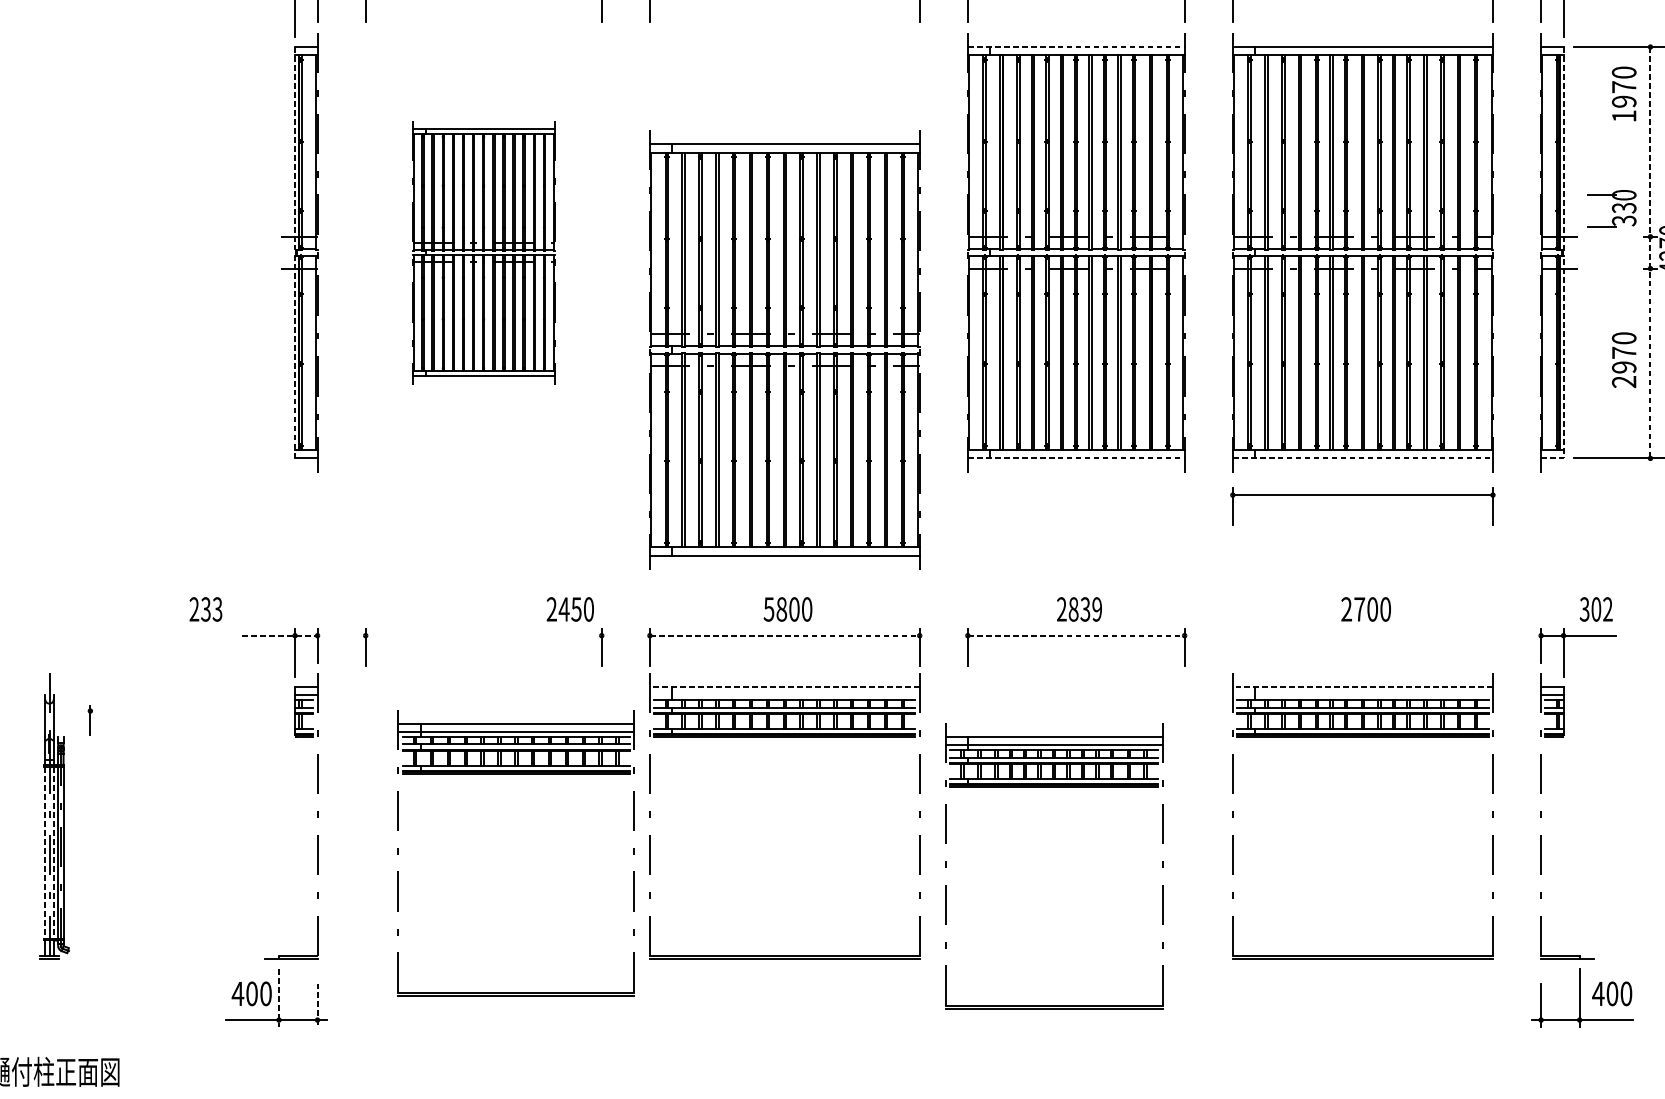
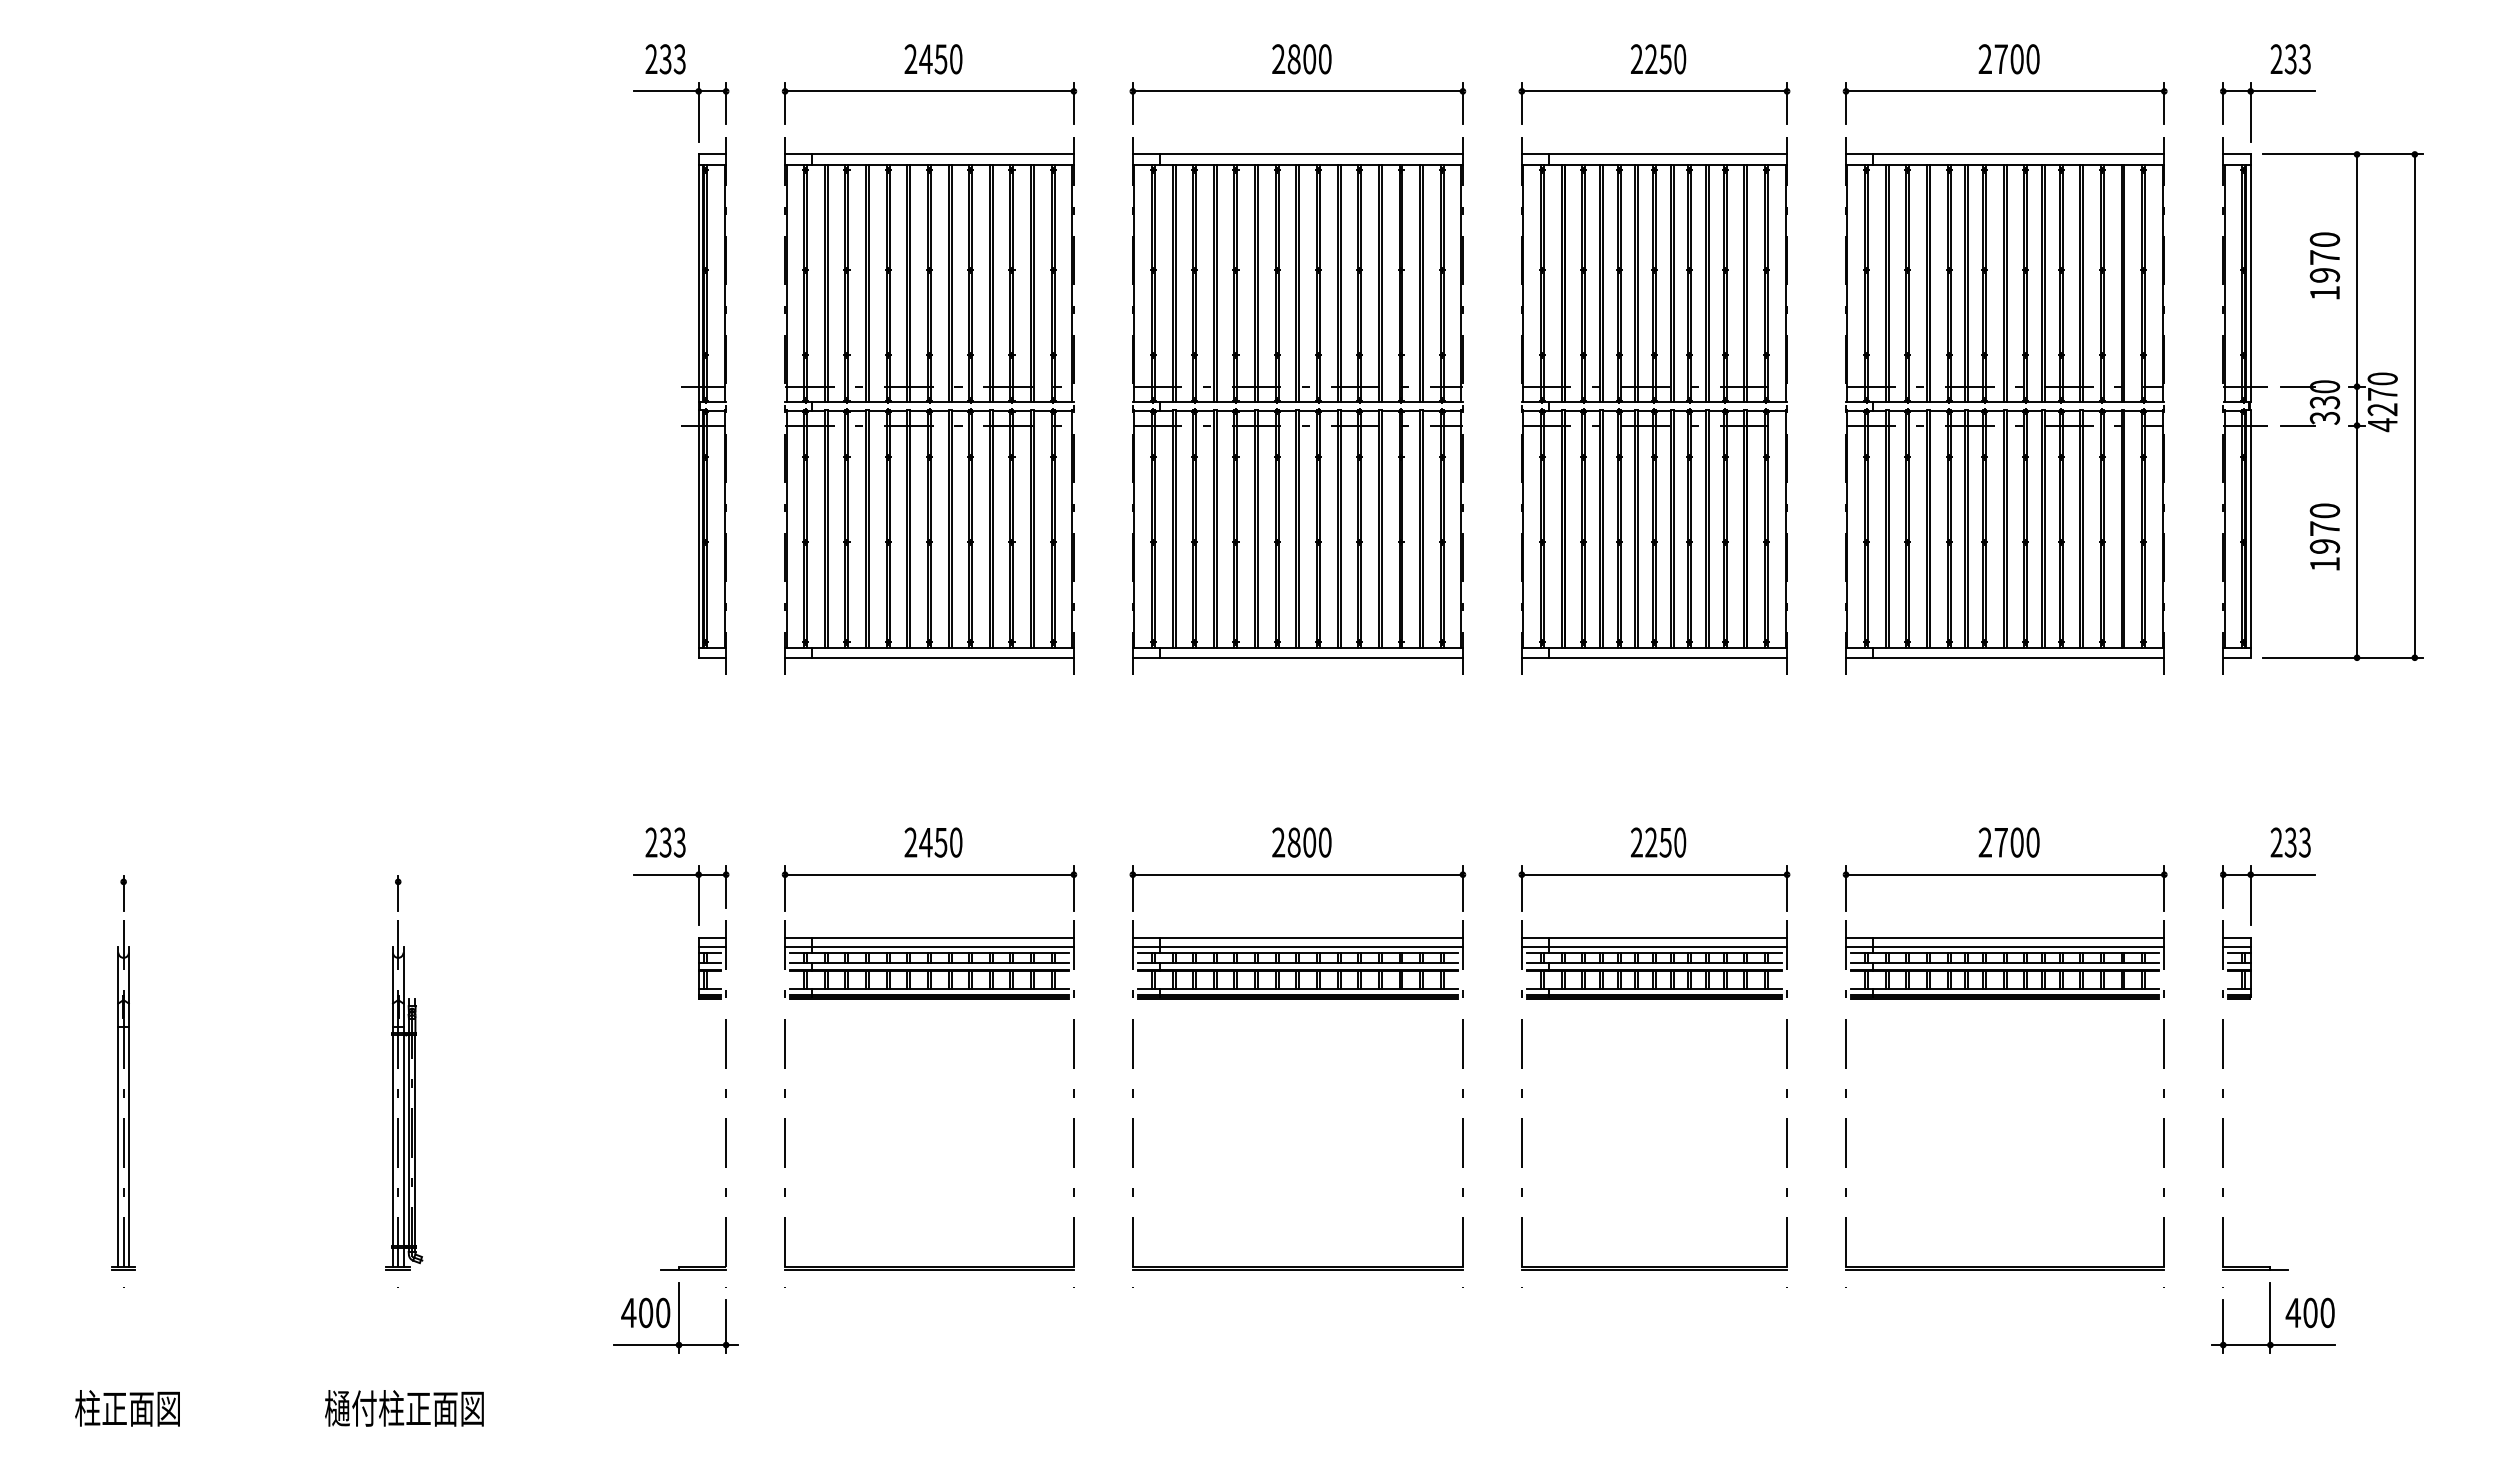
line: (1076, 47) -> (1654, 154), dashed -> solid
text: (1623, 93) -> (2324, 265), moved
line: (294, 148) -> (698, 278), dashed -> solid
line: (1563, 148) -> (2250, 278), dashed -> solid
part: (1612, 208) -> (2310, 403), moved
part: (483, 252) -> (929, 405), size x1.67
line: (1650, 253) -> (2357, 406), dashed -> solid
part: (784, 349) -> (1297, 405), moved
line: (294, 356) -> (698, 533), dashed -> solid
line: (1563, 368) -> (2250, 547), dashed -> solid
text: (1623, 382) -> (2324, 564), 2970 -> 1970
line: (1076, 458) -> (1654, 657), dashed -> solid
line: (1363, 458) -> (2005, 657), dashed -> solid
part: (1362, 495) -> (2004, 875), moved
text: (205, 609) -> (665, 842), moved
text: (570, 609) -> (933, 842), moved
text: (768, 609) -> (1278, 842), 5800 -> 2800
text: (1085, 609) -> (1665, 842), 2839 -> 2250
text: (1596, 609) -> (2290, 842), 302 -> 233
line: (280, 635) -> (680, 874), dashed -> solid
line: (483, 635) -> (929, 874), added
line: (785, 635) -> (1298, 874), dashed -> solid
line: (1076, 635) -> (1654, 874), dashed -> solid
line: (784, 687) -> (1297, 937), dashed -> solid
line: (1362, 687) -> (2004, 937), dashed -> solid
line: (784, 694) -> (1297, 946), added
line: (1363, 694) -> (2005, 946), added
part: (90, 720) -> (398, 893), moved
part: (516, 774) -> (929, 999), moved
part: (1054, 787) -> (1654, 999), moved
line: (45, 853) -> (393, 1141), dashed -> solid
line: (53, 853) -> (403, 1141), dashed -> solid
line: (279, 998) -> (679, 1318), dashed -> solid
line: (317, 1004) -> (726, 1326), dashed -> solid

